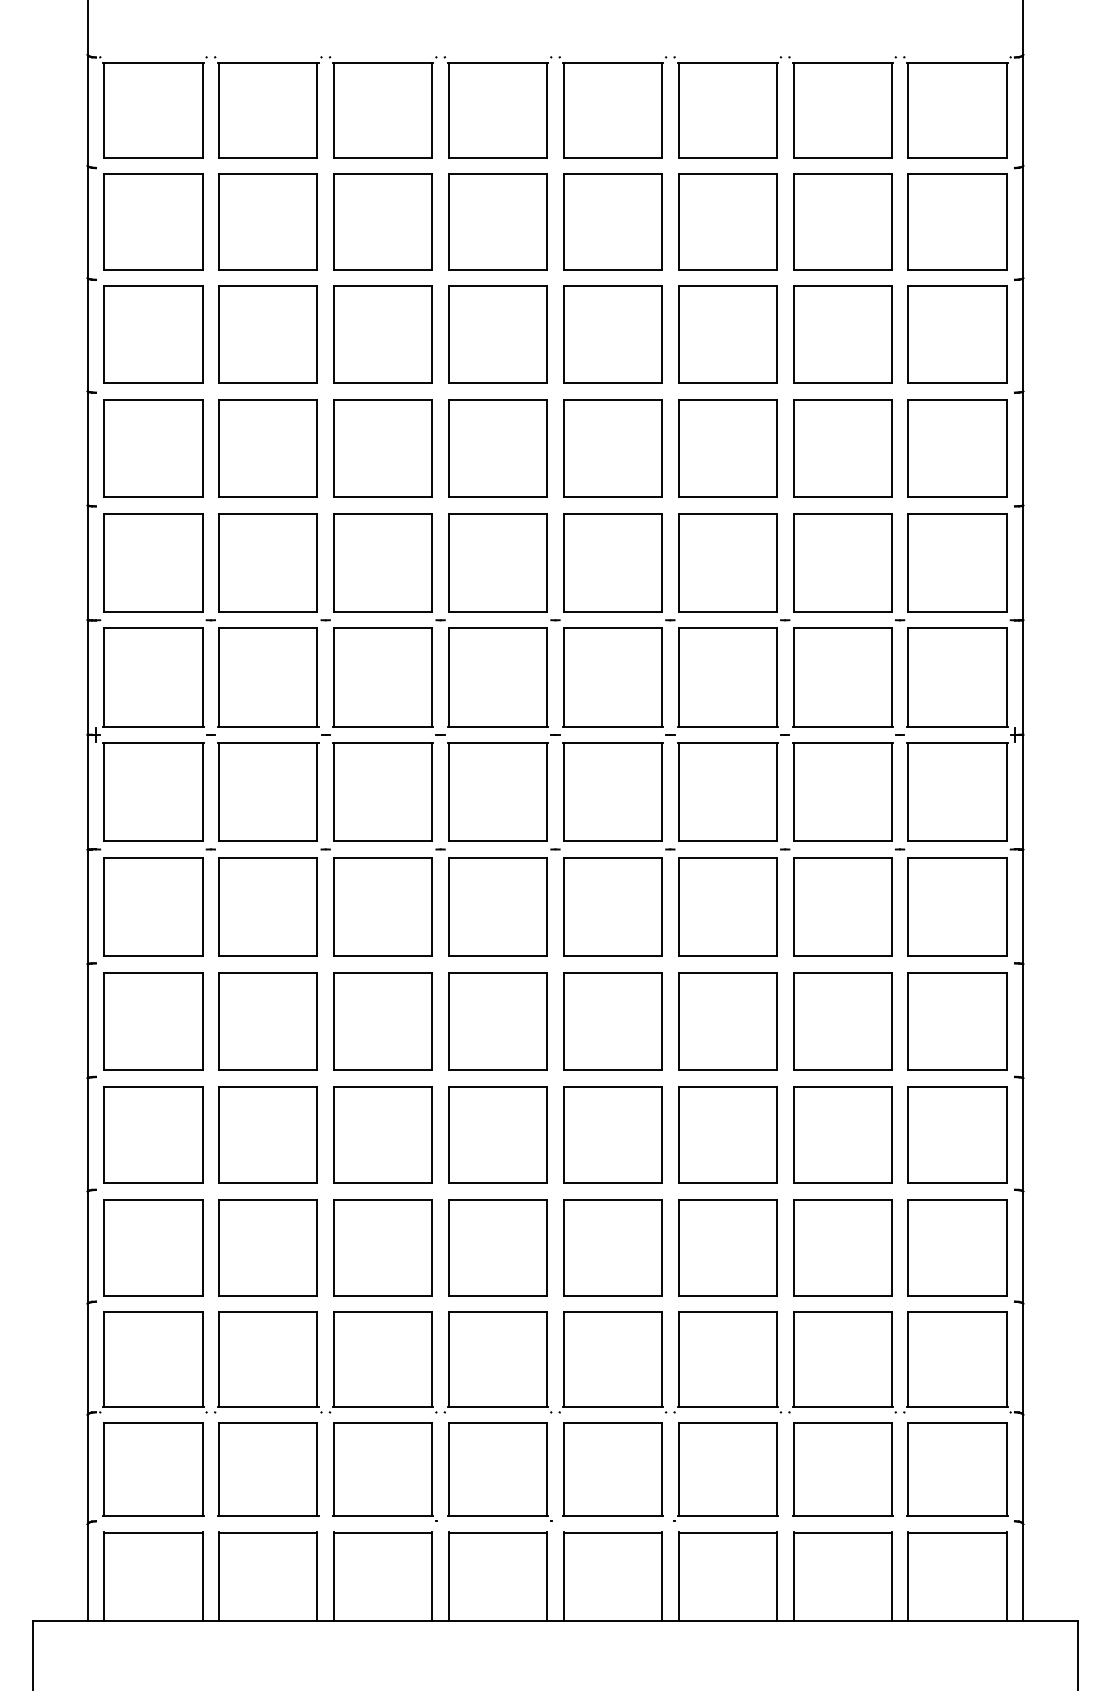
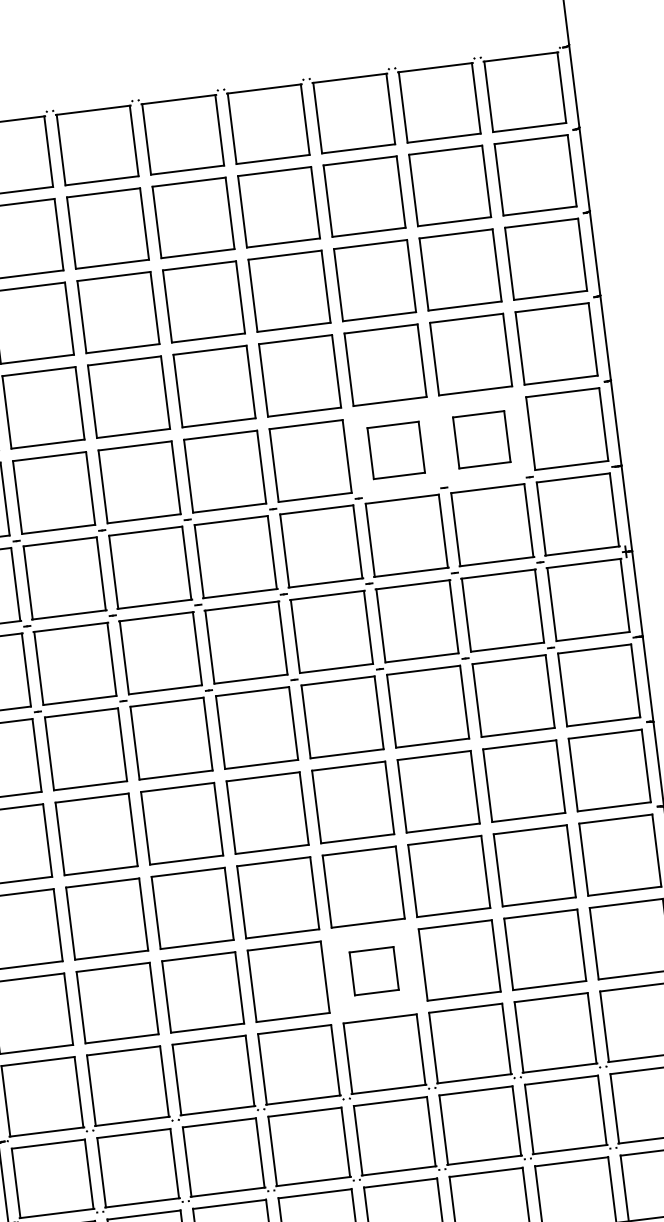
part: (727, 562) -> (395, 450), size x0.7
part: (842, 562) -> (481, 439), size x0.7
part: (612, 1247) -> (373, 970), size x0.6

